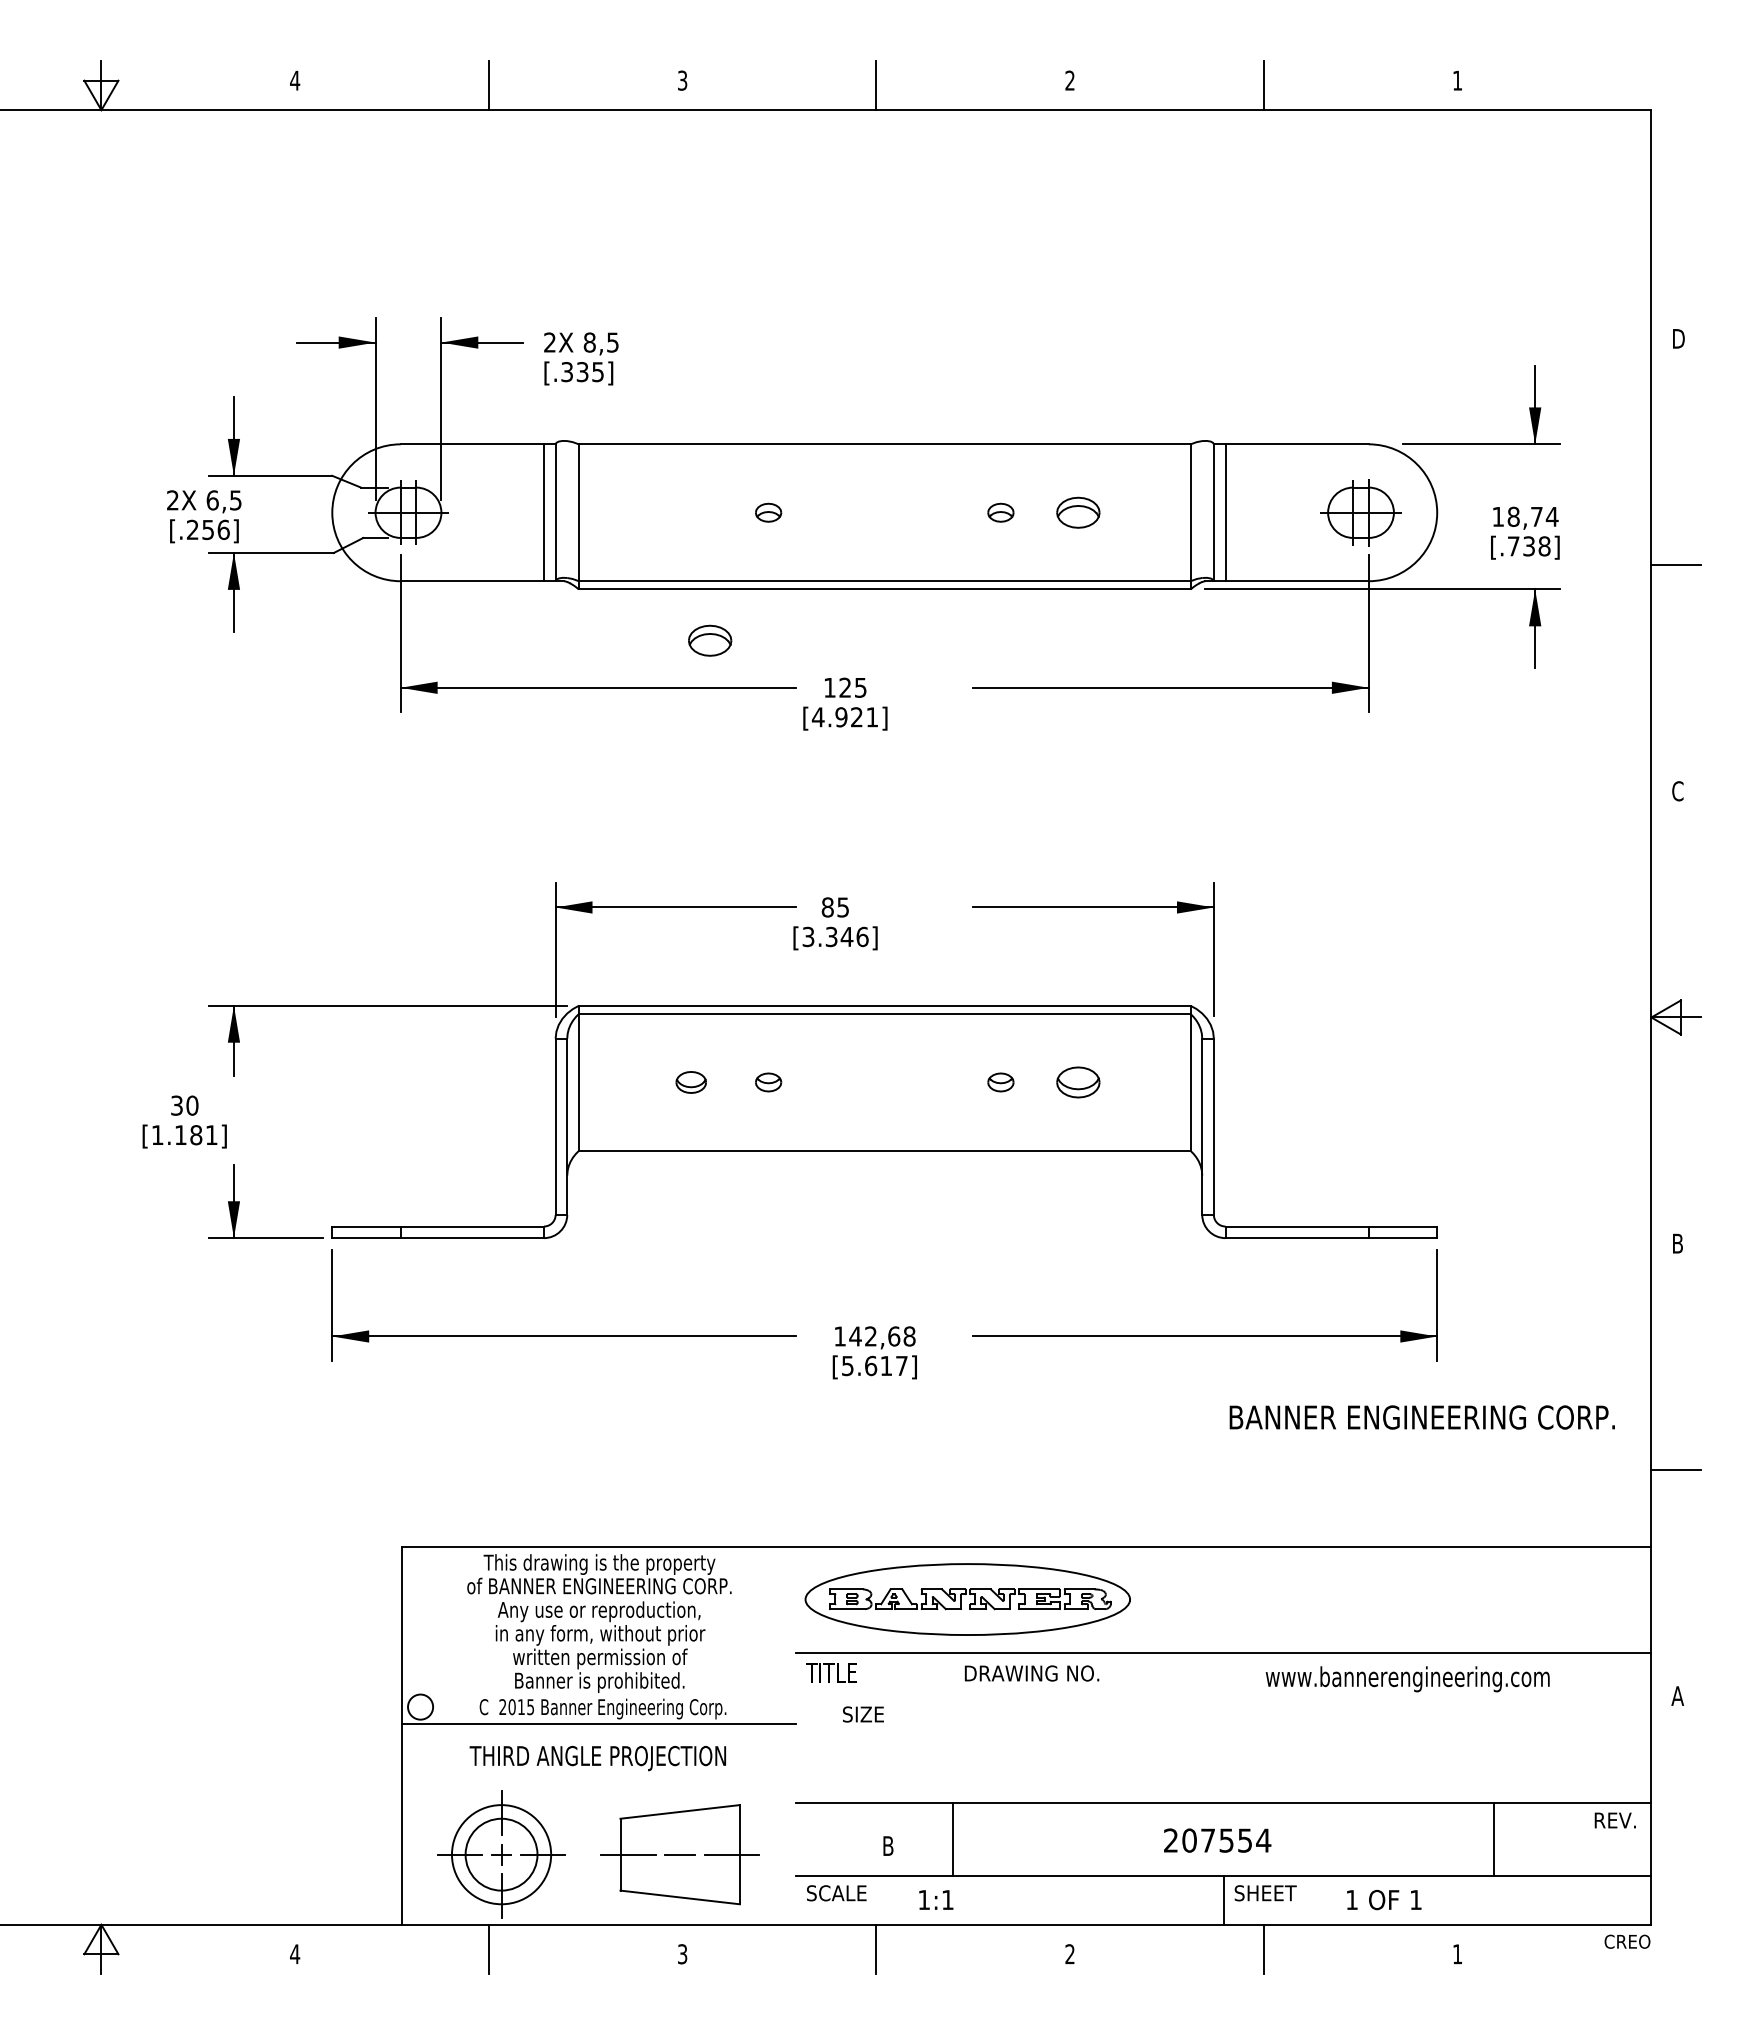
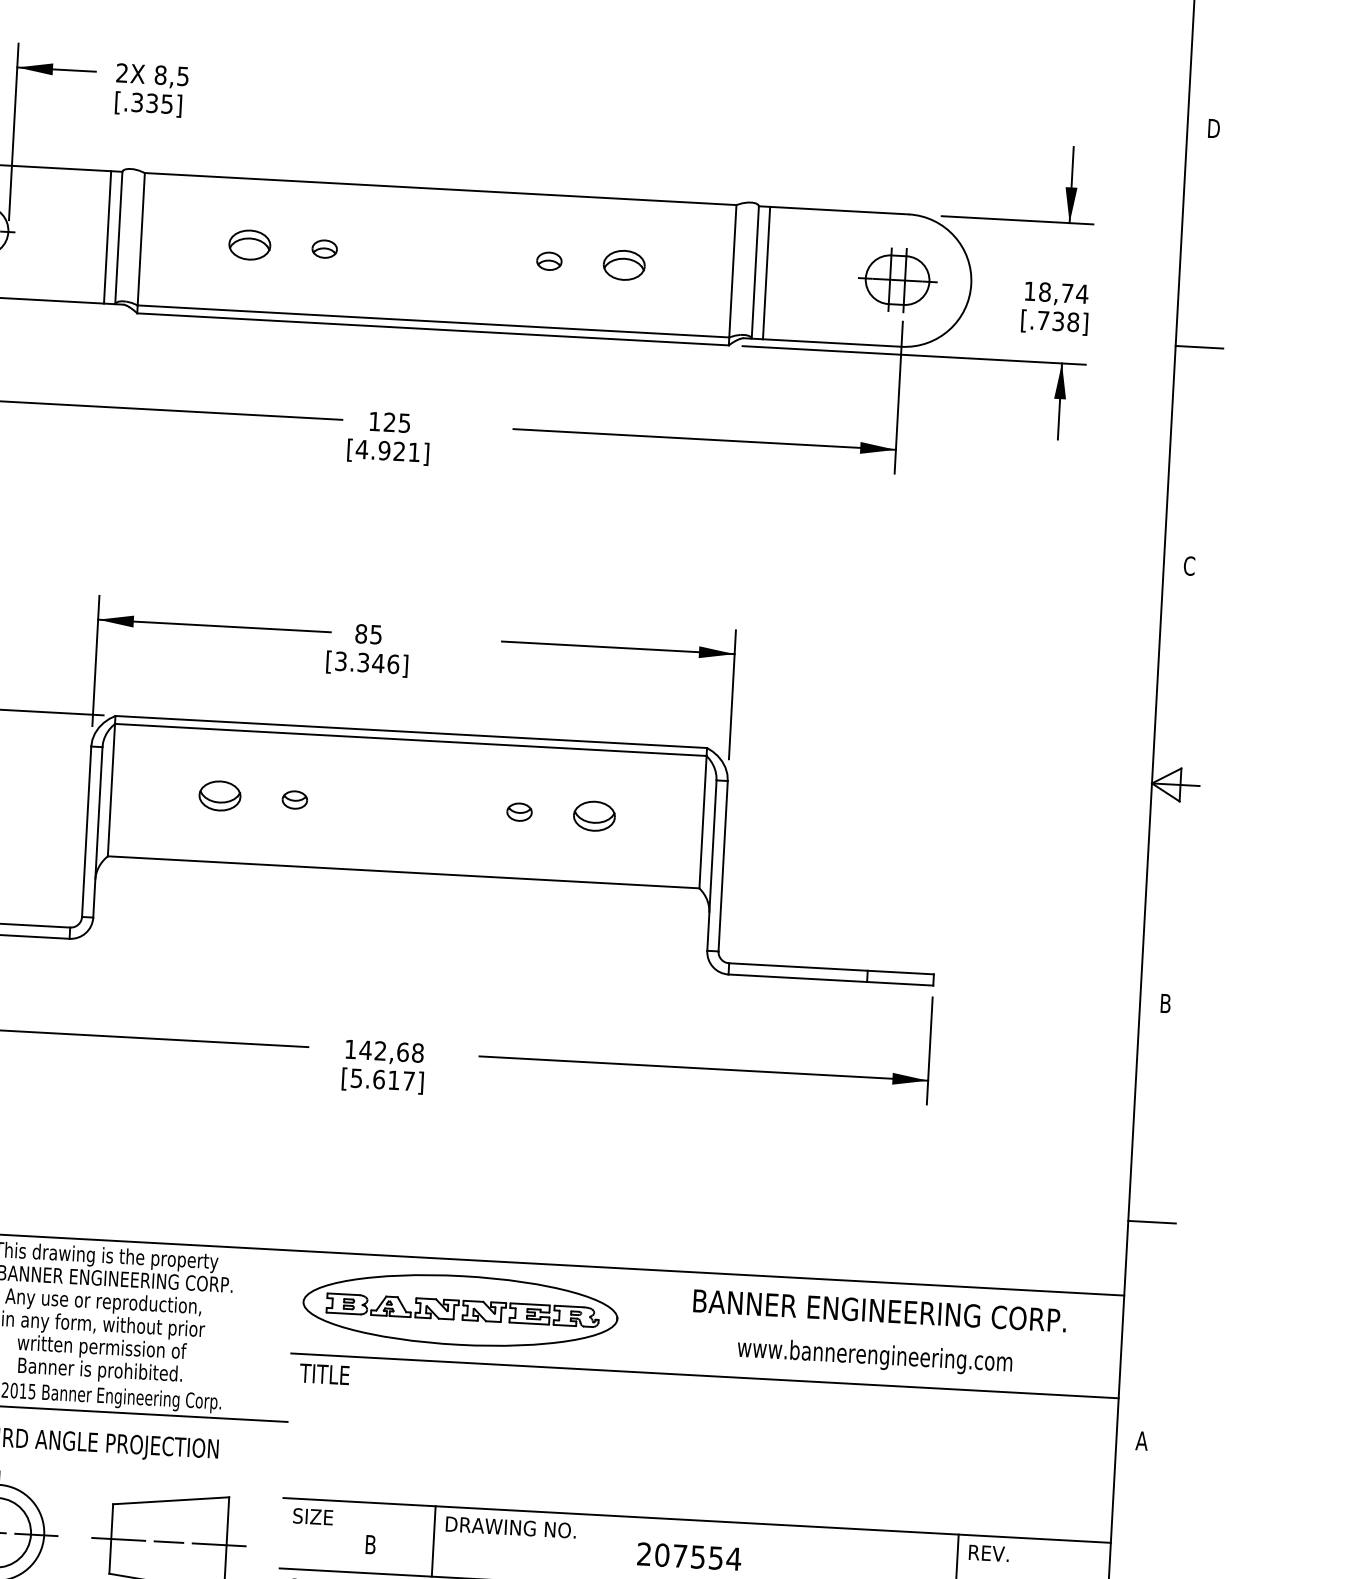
part: (710, 640) -> (250, 244), moved
part: (691, 1082) -> (220, 796), size x1.43
text: (1421, 1417) -> (879, 1310), moved
text: (1032, 1673) -> (511, 1527), moved
text: (1407, 1679) -> (874, 1357), moved
text: (863, 1714) -> (313, 1516), moved
text: (1614, 1820) -> (988, 1553), moved

